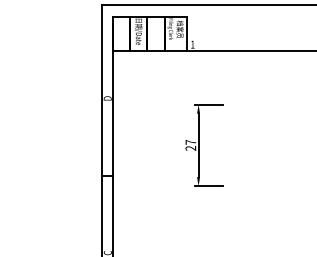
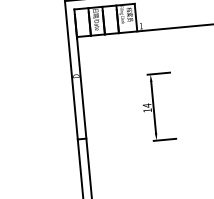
text: (190, 144) -> (147, 107), 27 -> 14

